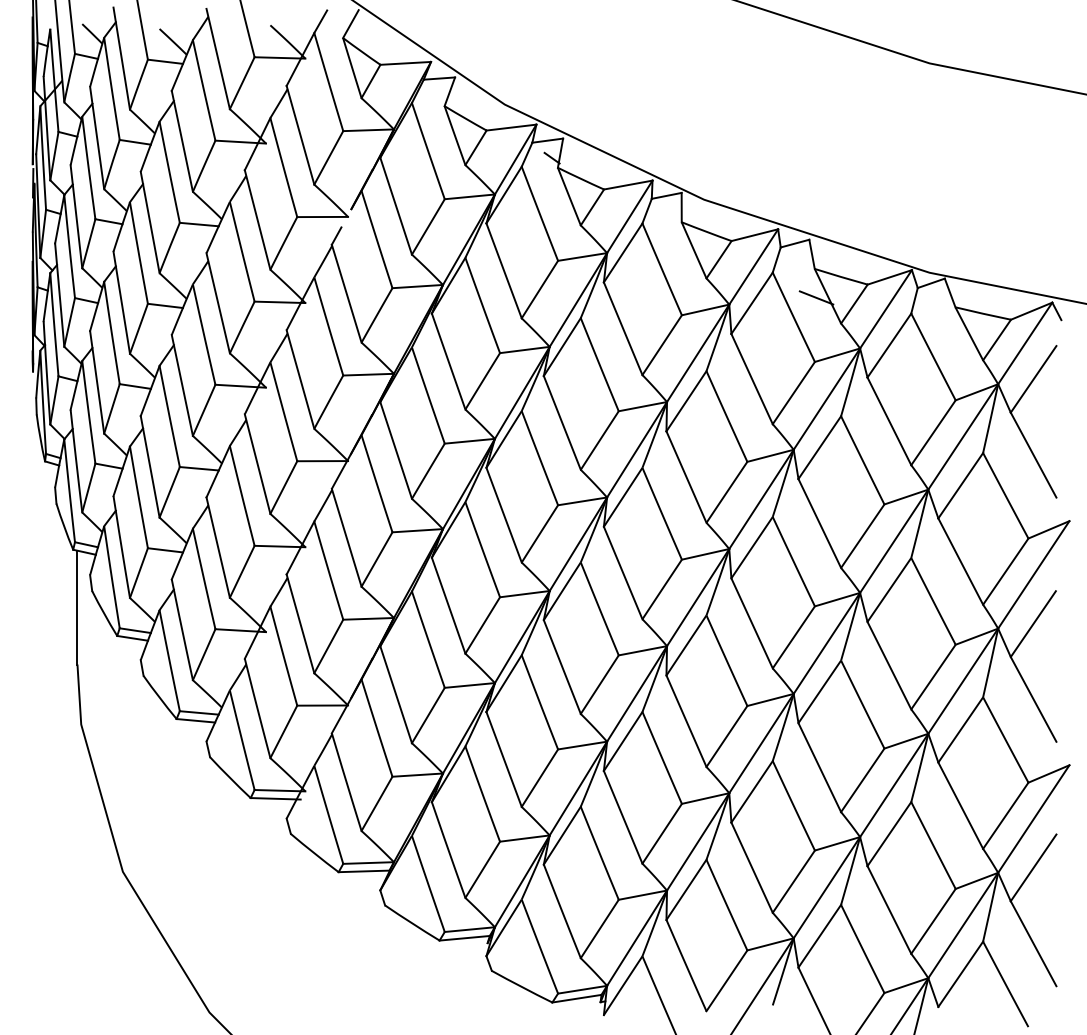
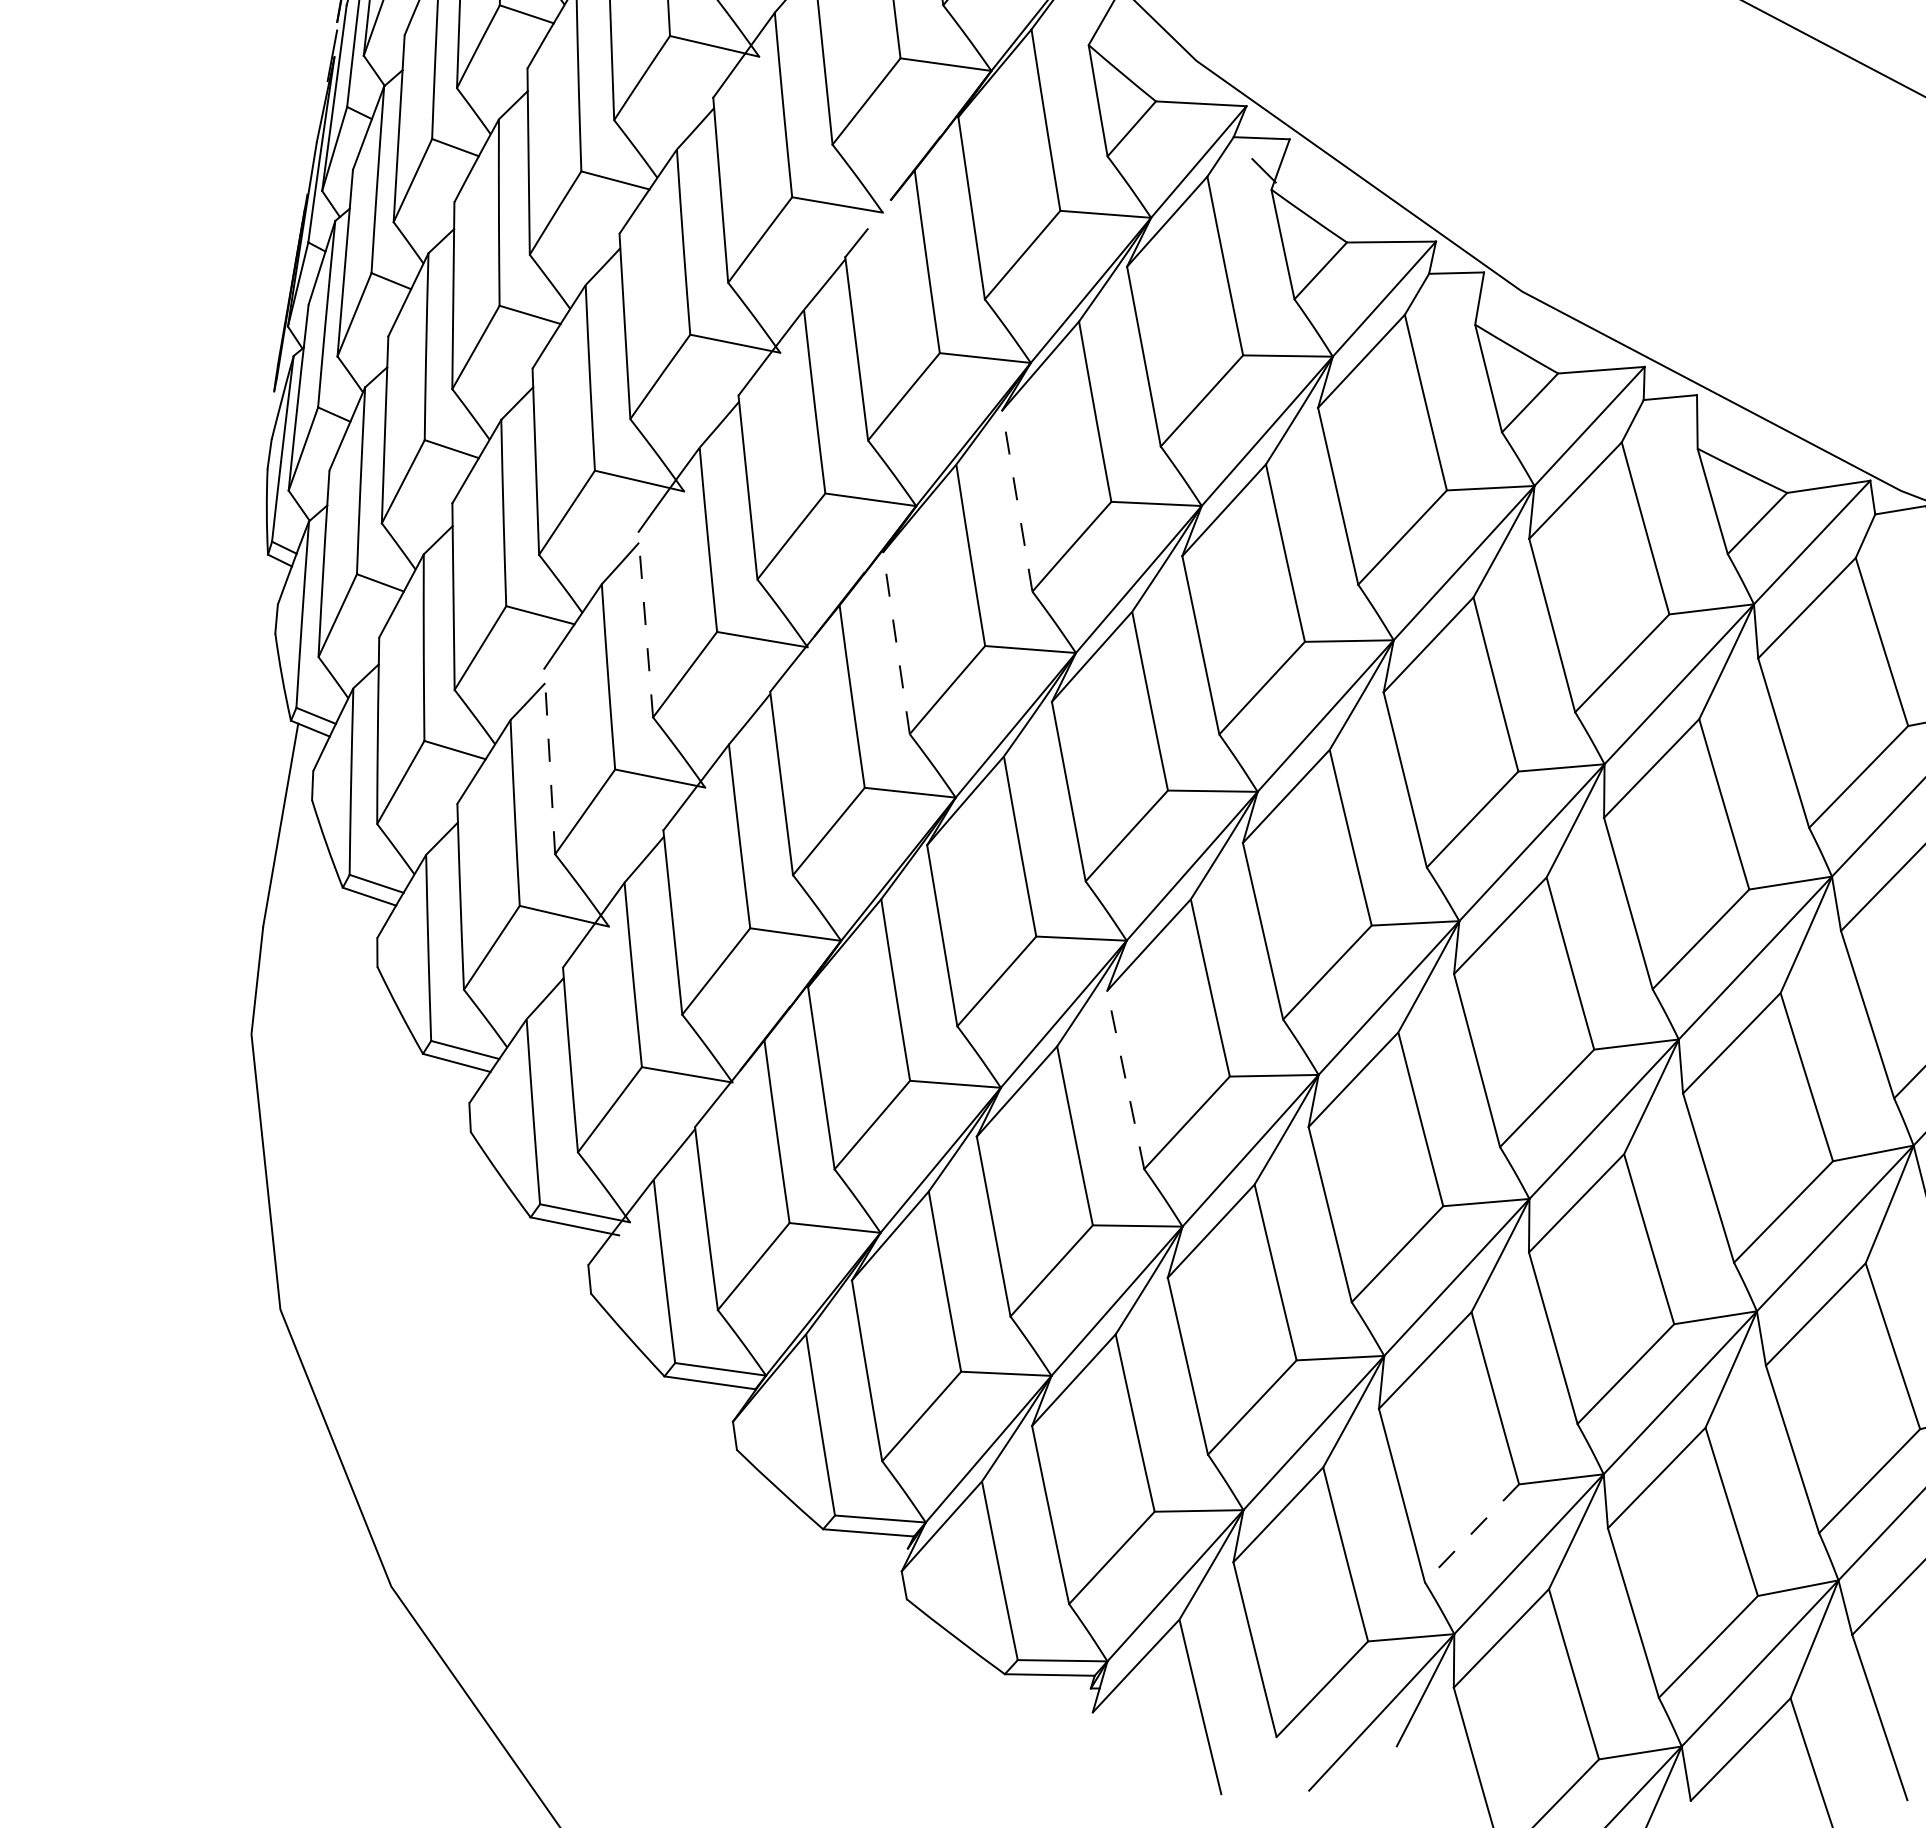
line: (816, 297) -> (1692, 500), removed
line: (448, 361) -> (1017, 500), solid -> dashed
line: (396, 450) -> (897, 643), solid -> dashed
line: (257, 463) -> (645, 623), solid -> dashed
line: (218, 547) -> (550, 761), solid -> dashed
line: (562, 666) -> (1126, 1079), solid -> dashed
line: (793, 881) -> (1471, 1532), solid -> dashed

